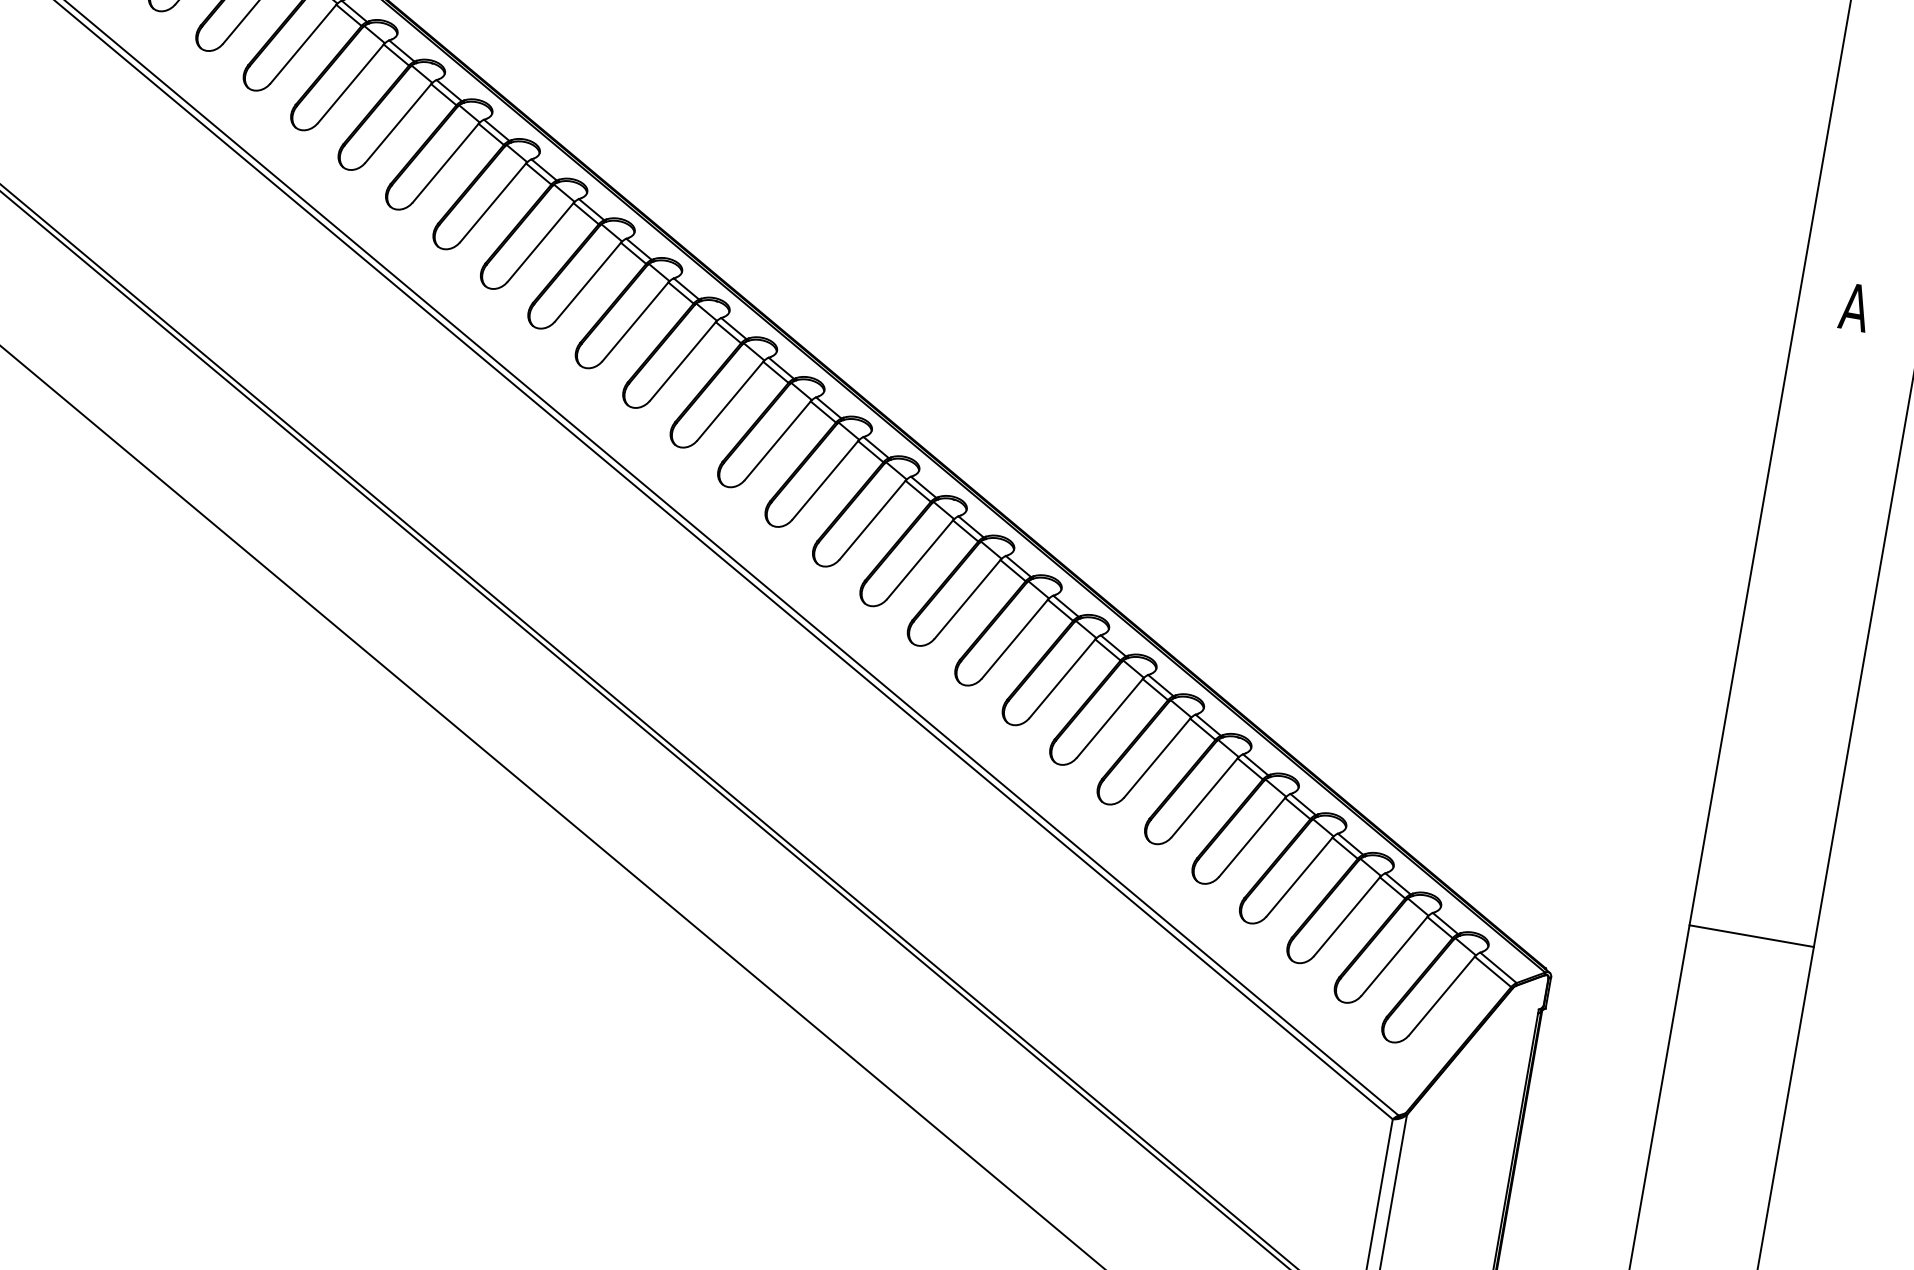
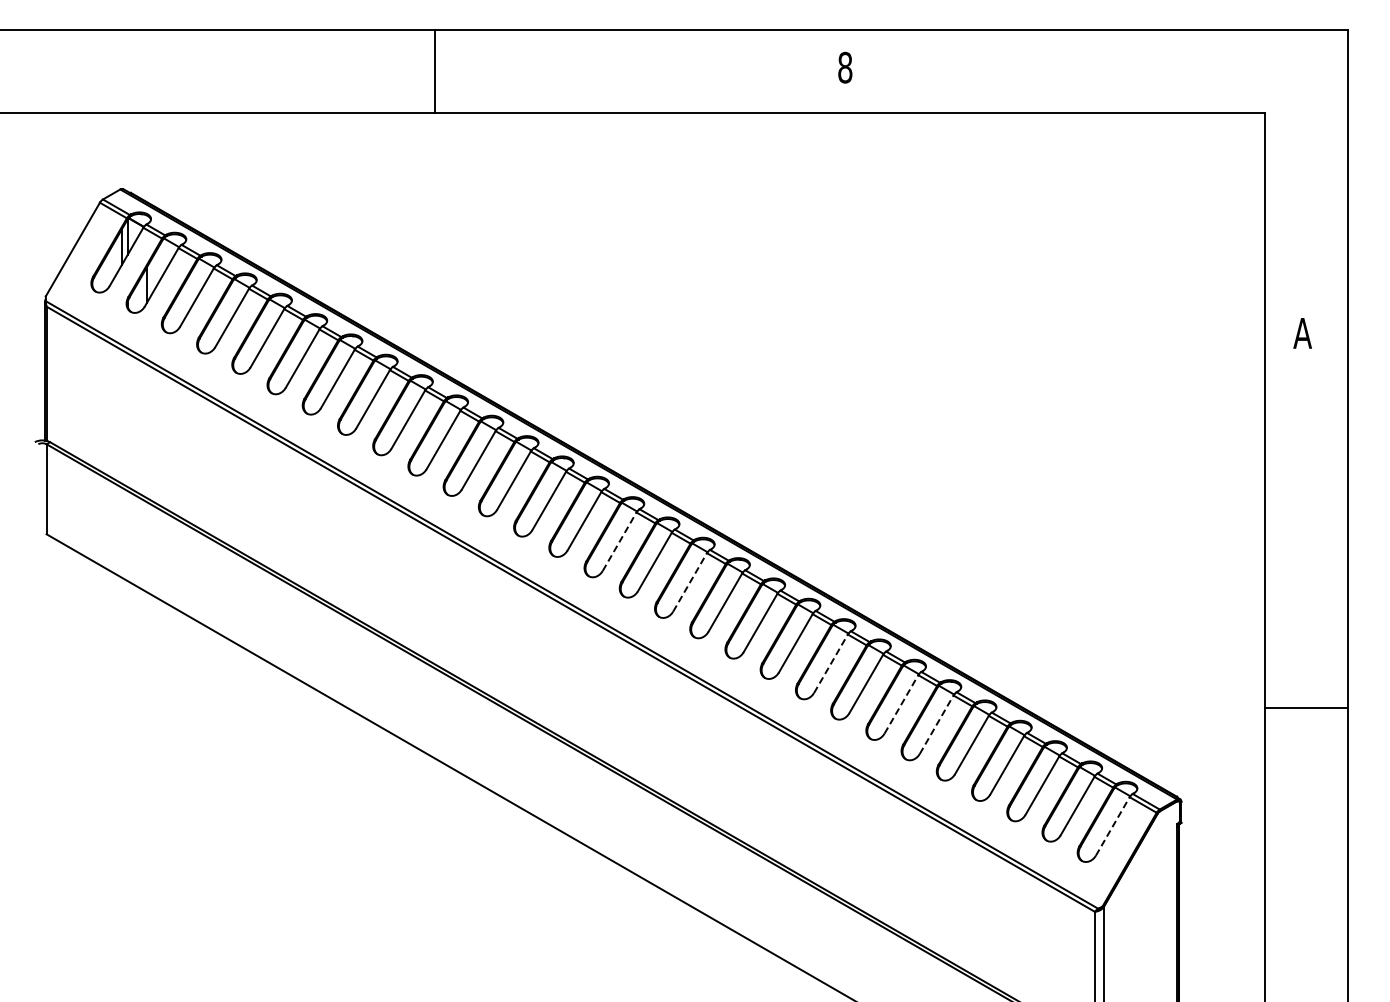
line: (777, 440) -> (619, 541), solid -> dashed
line: (873, 520) -> (690, 582), solid -> dashed
line: (1063, 678) -> (831, 663), solid -> dashed
line: (1157, 758) -> (901, 704), solid -> dashed
line: (1204, 797) -> (936, 724), solid -> dashed
line: (1751, 935) -> (1306, 707), moved
line: (1441, 996) -> (1112, 826), solid -> dashed

